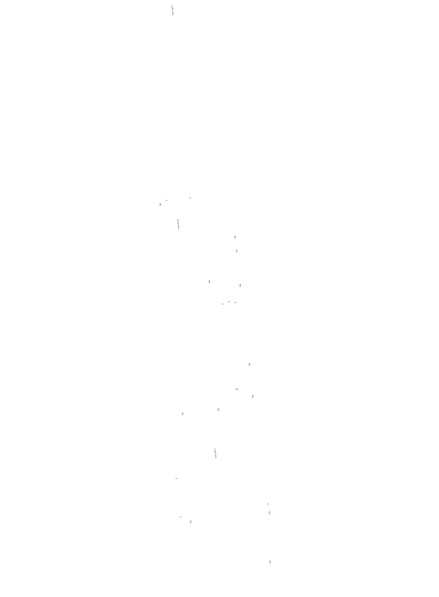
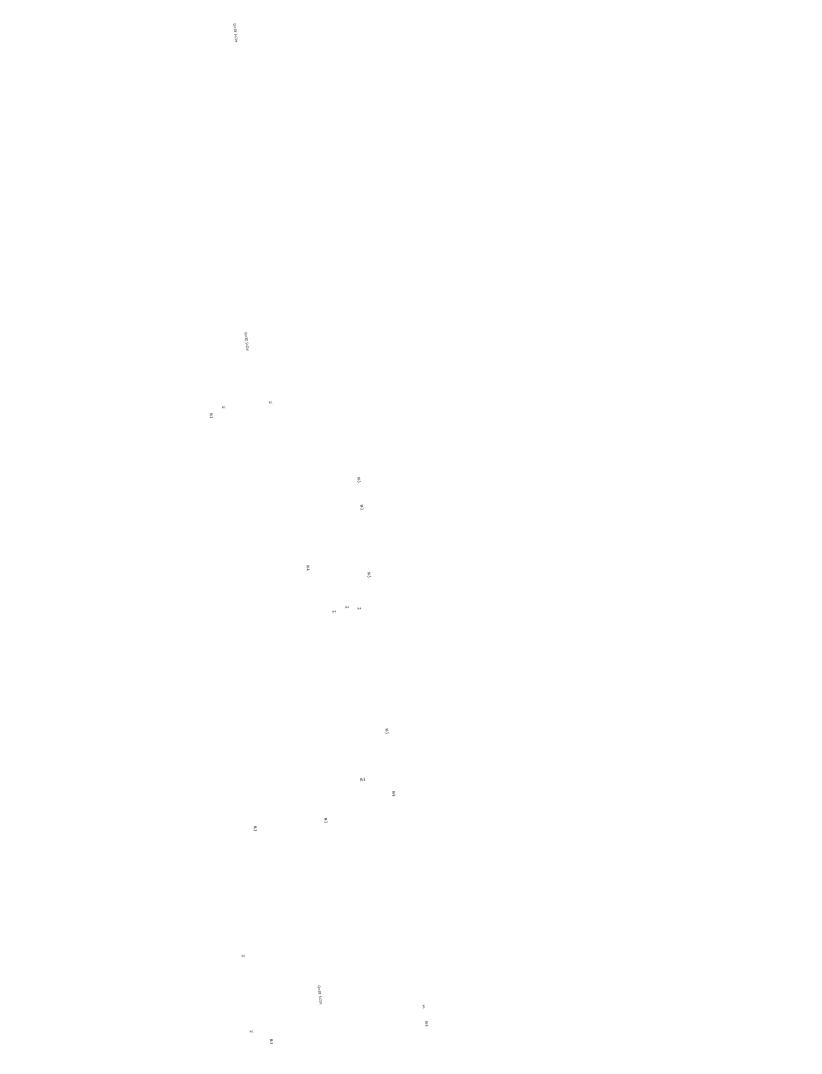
text: (177, 223) -> (245, 340), moved
text: (215, 453) -> (320, 995), moved

